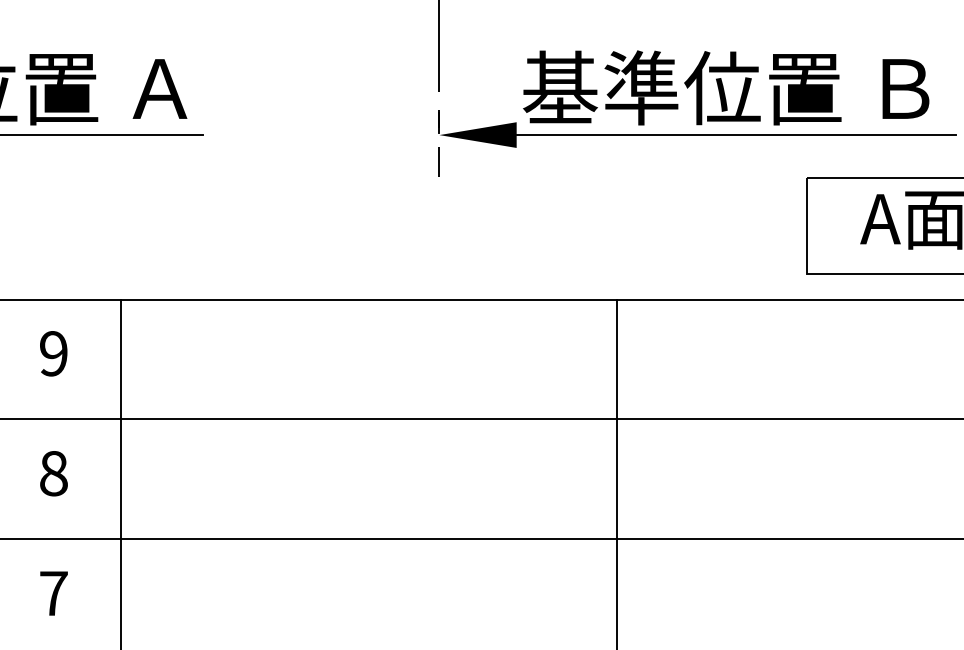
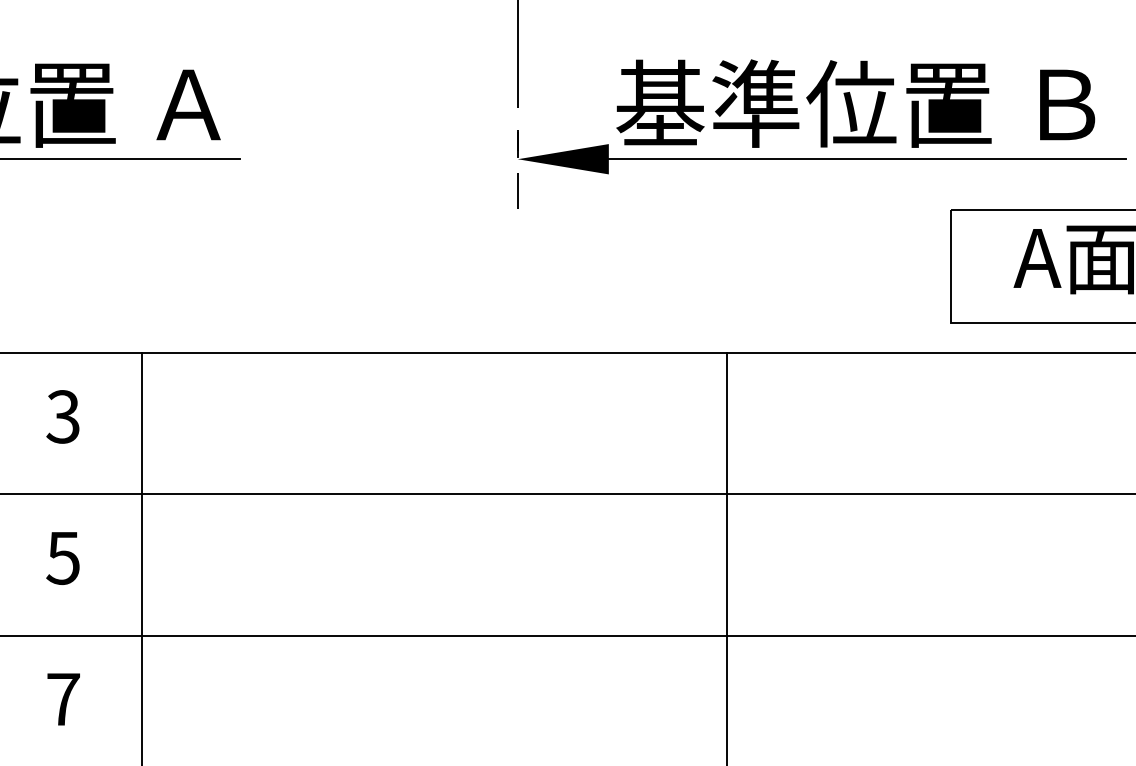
text: (53, 353) -> (63, 416), 9 -> 3
text: (53, 473) -> (63, 557), 8 -> 5

